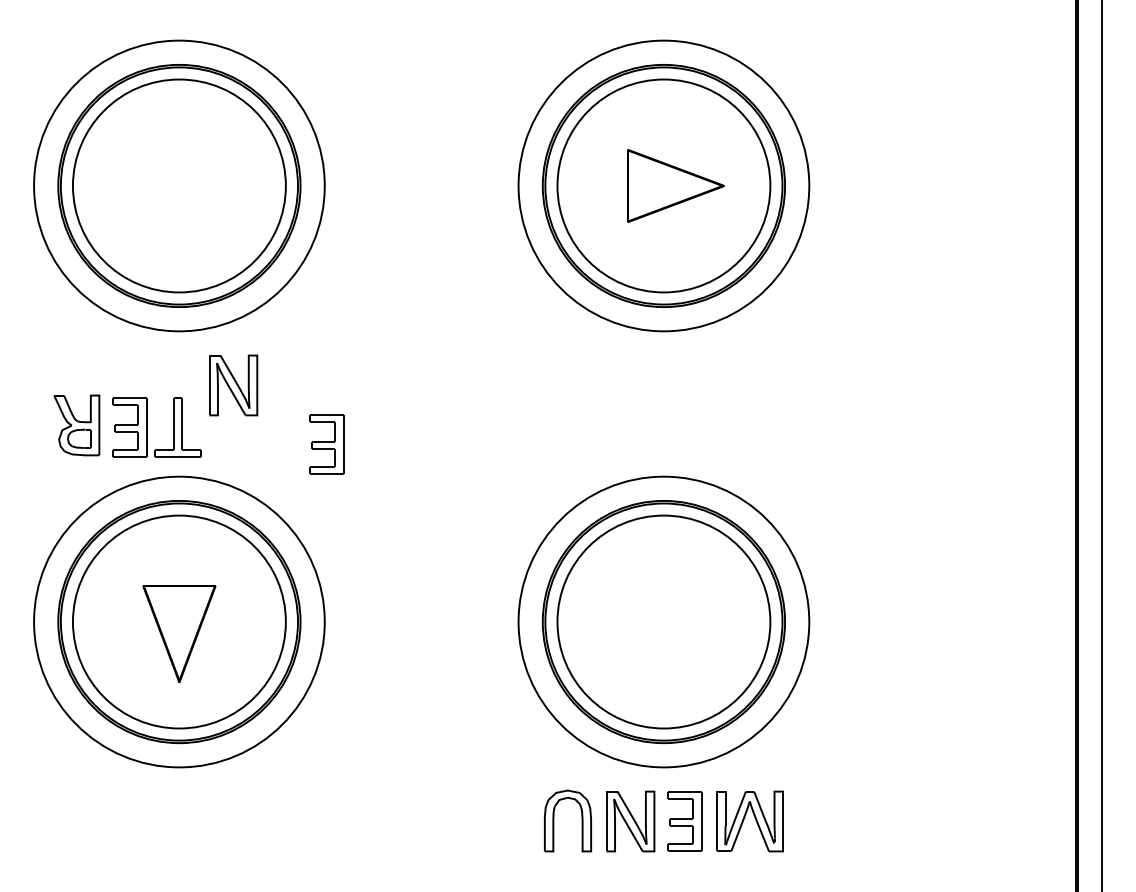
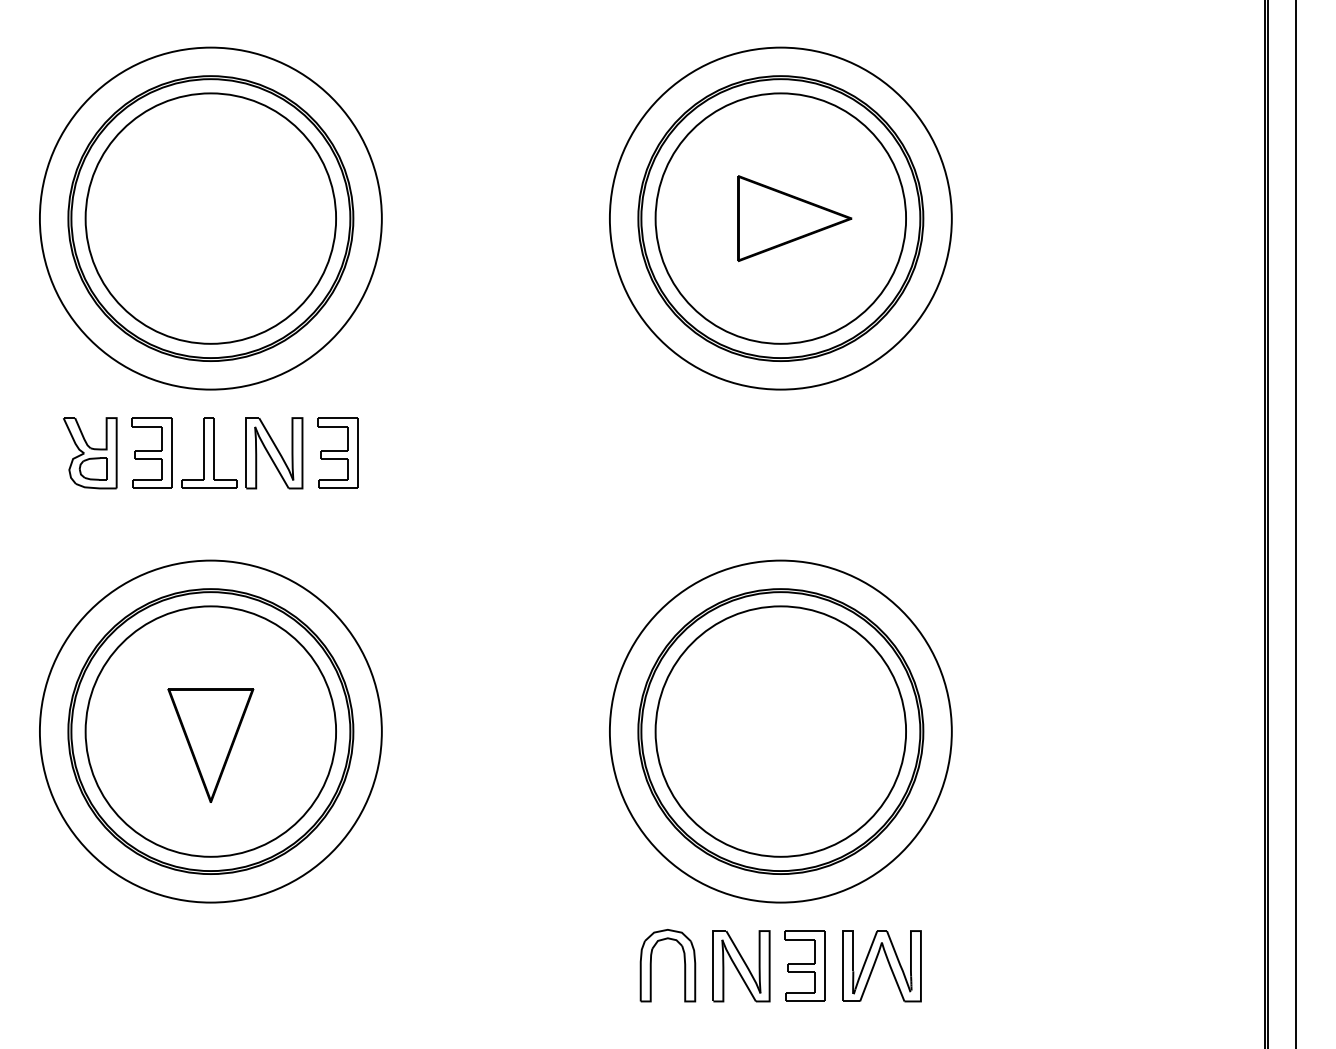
part: (76, 425) -> (89, 453), moved
part: (147, 427) -> (173, 453), moved
part: (326, 444) -> (338, 453), moved

